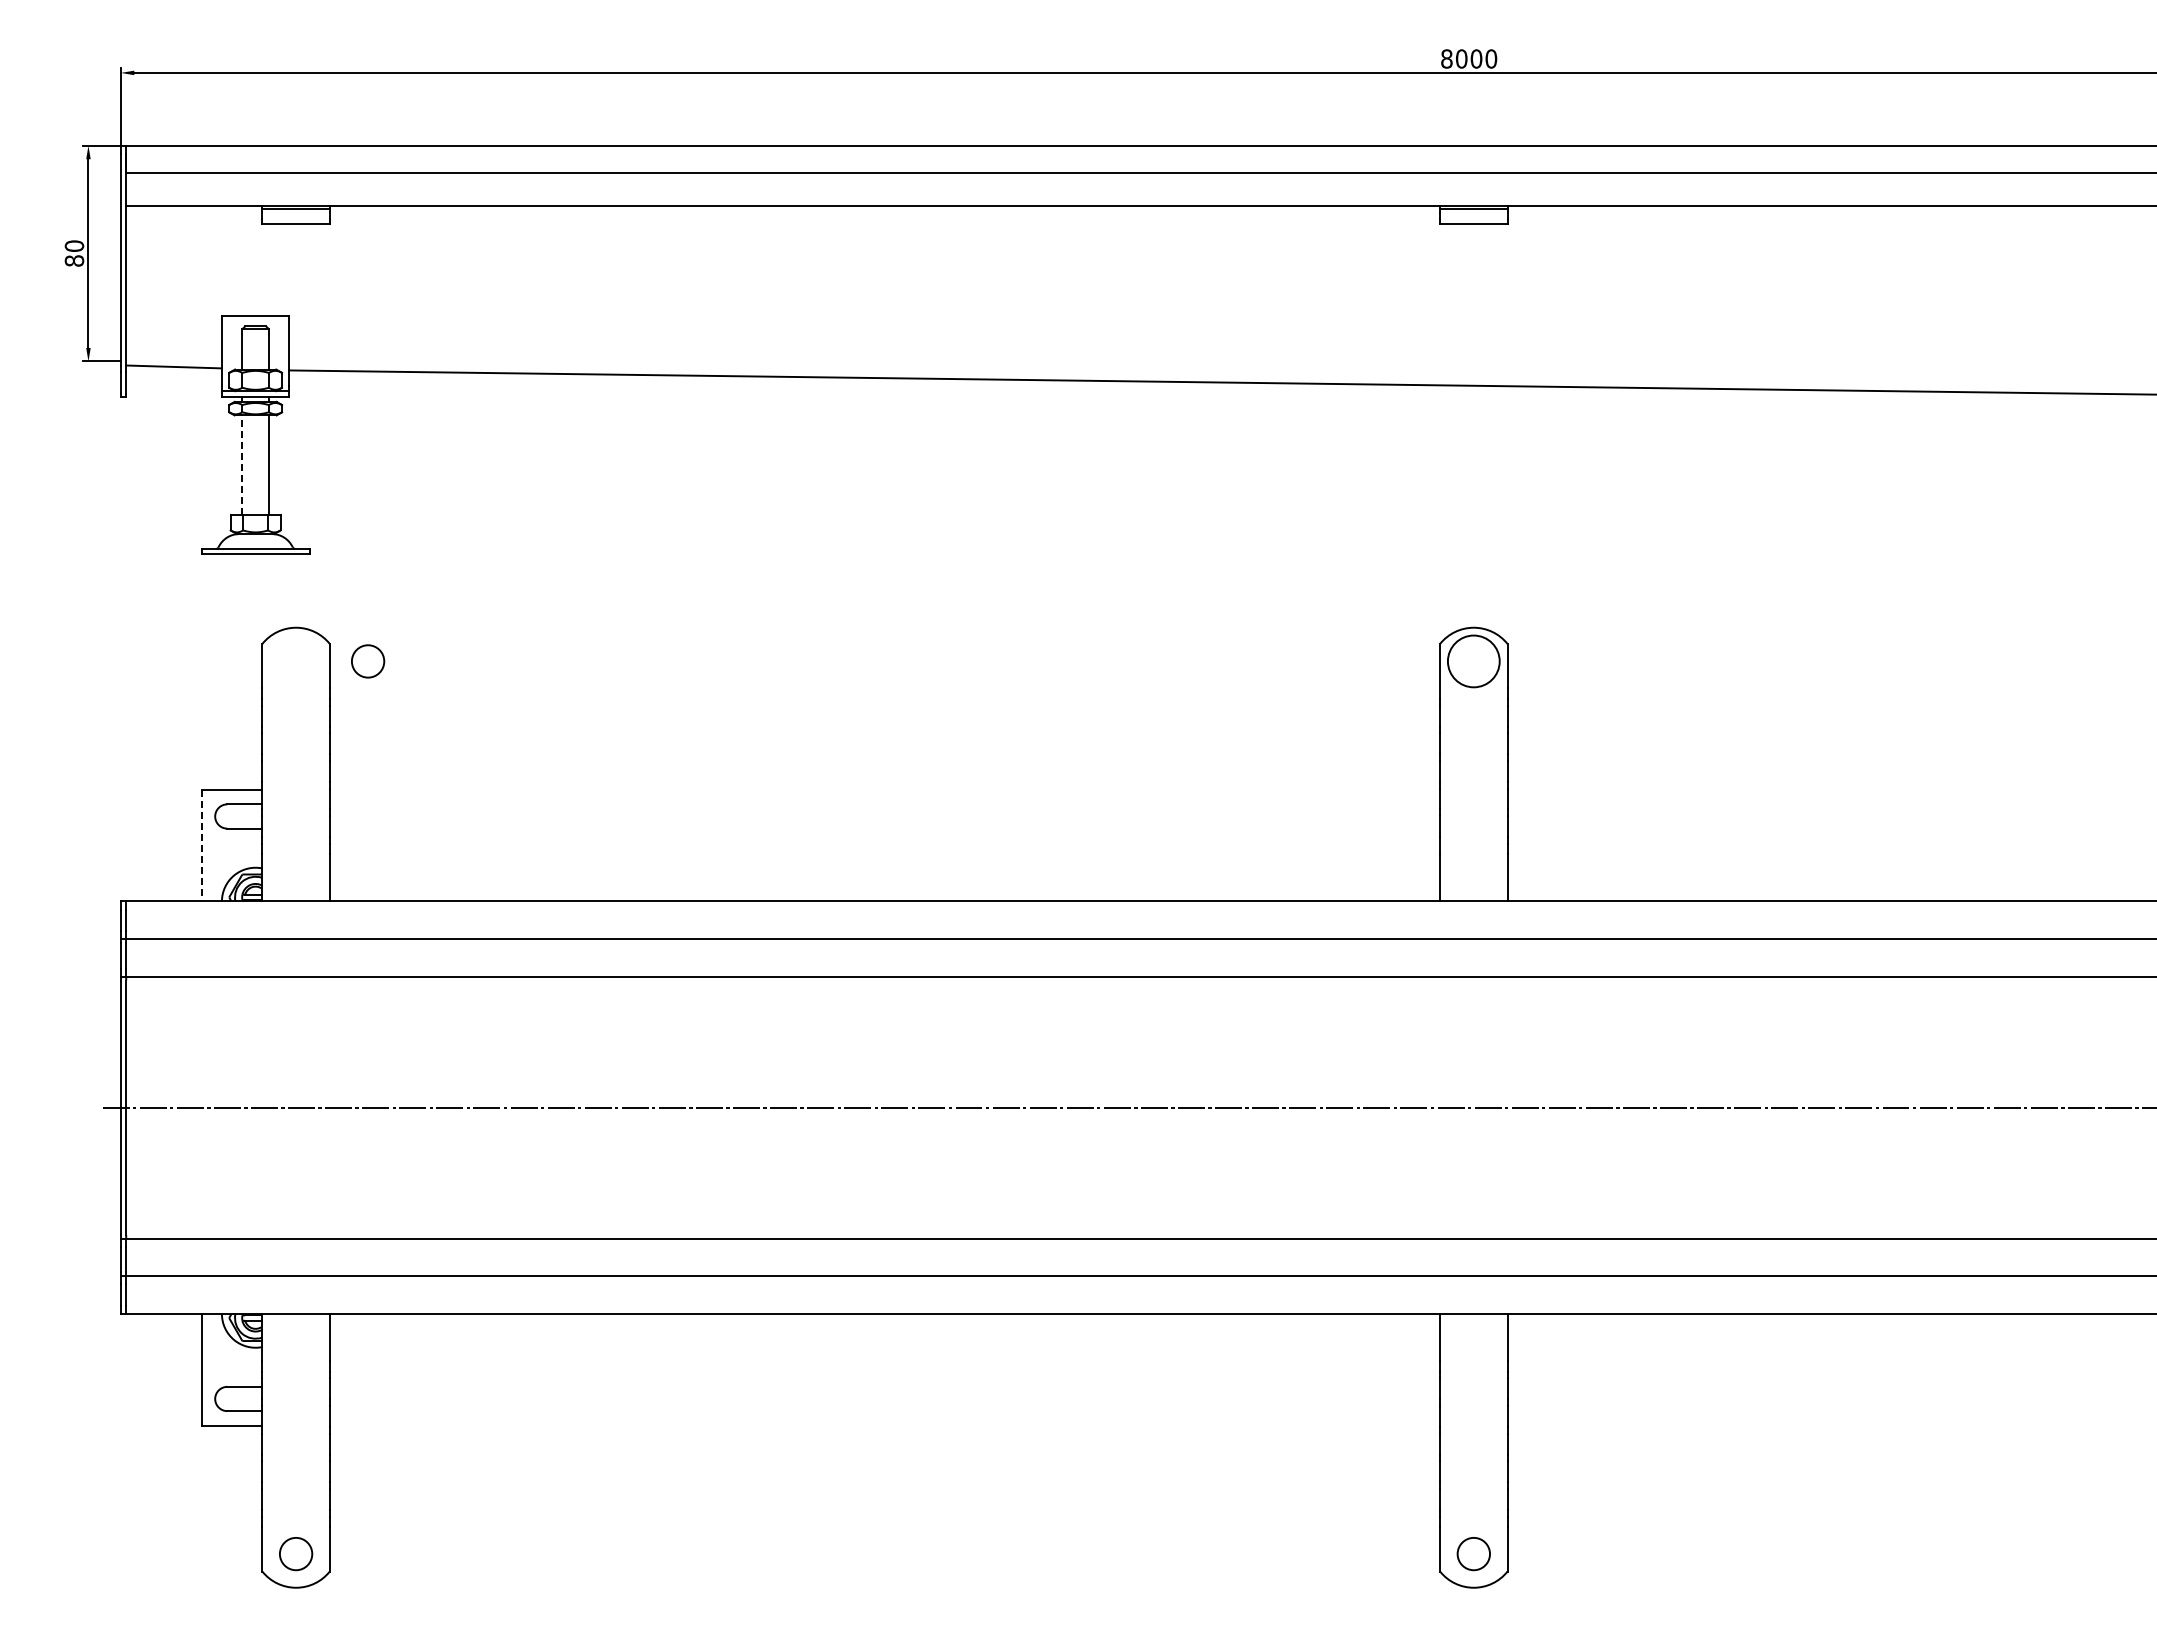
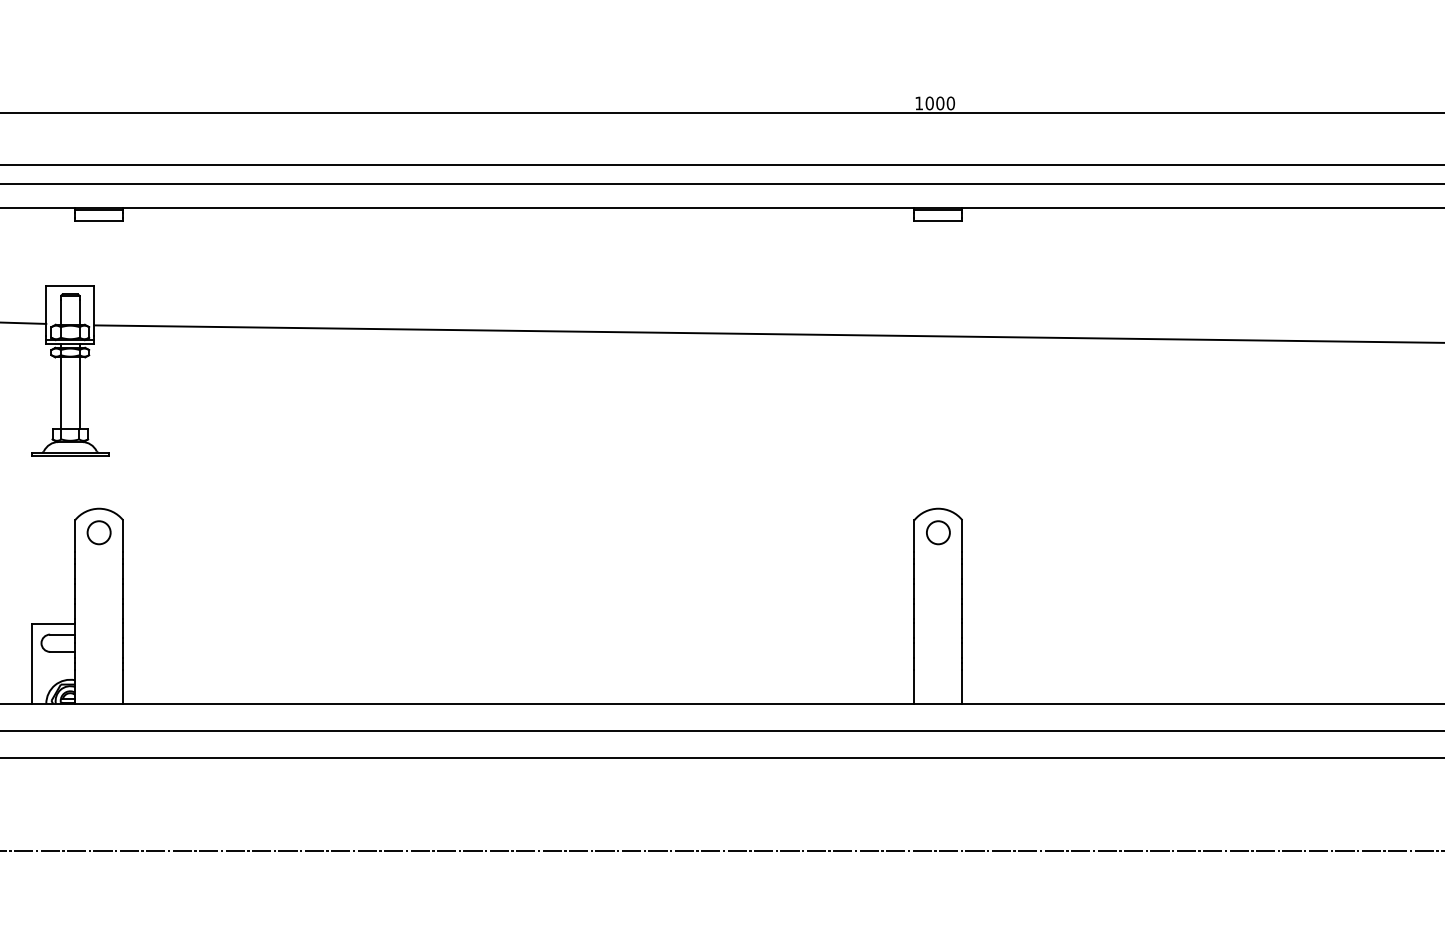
text: (1446, 58) -> (918, 103), 8000 -> 1000
line: (242, 465) -> (60, 393), dashed -> solid
circle: (368, 661) -> (99, 532), moved
circle: (1473, 661) -> (938, 532), size x0.62
line: (201, 845) -> (31, 663), dashed -> solid

